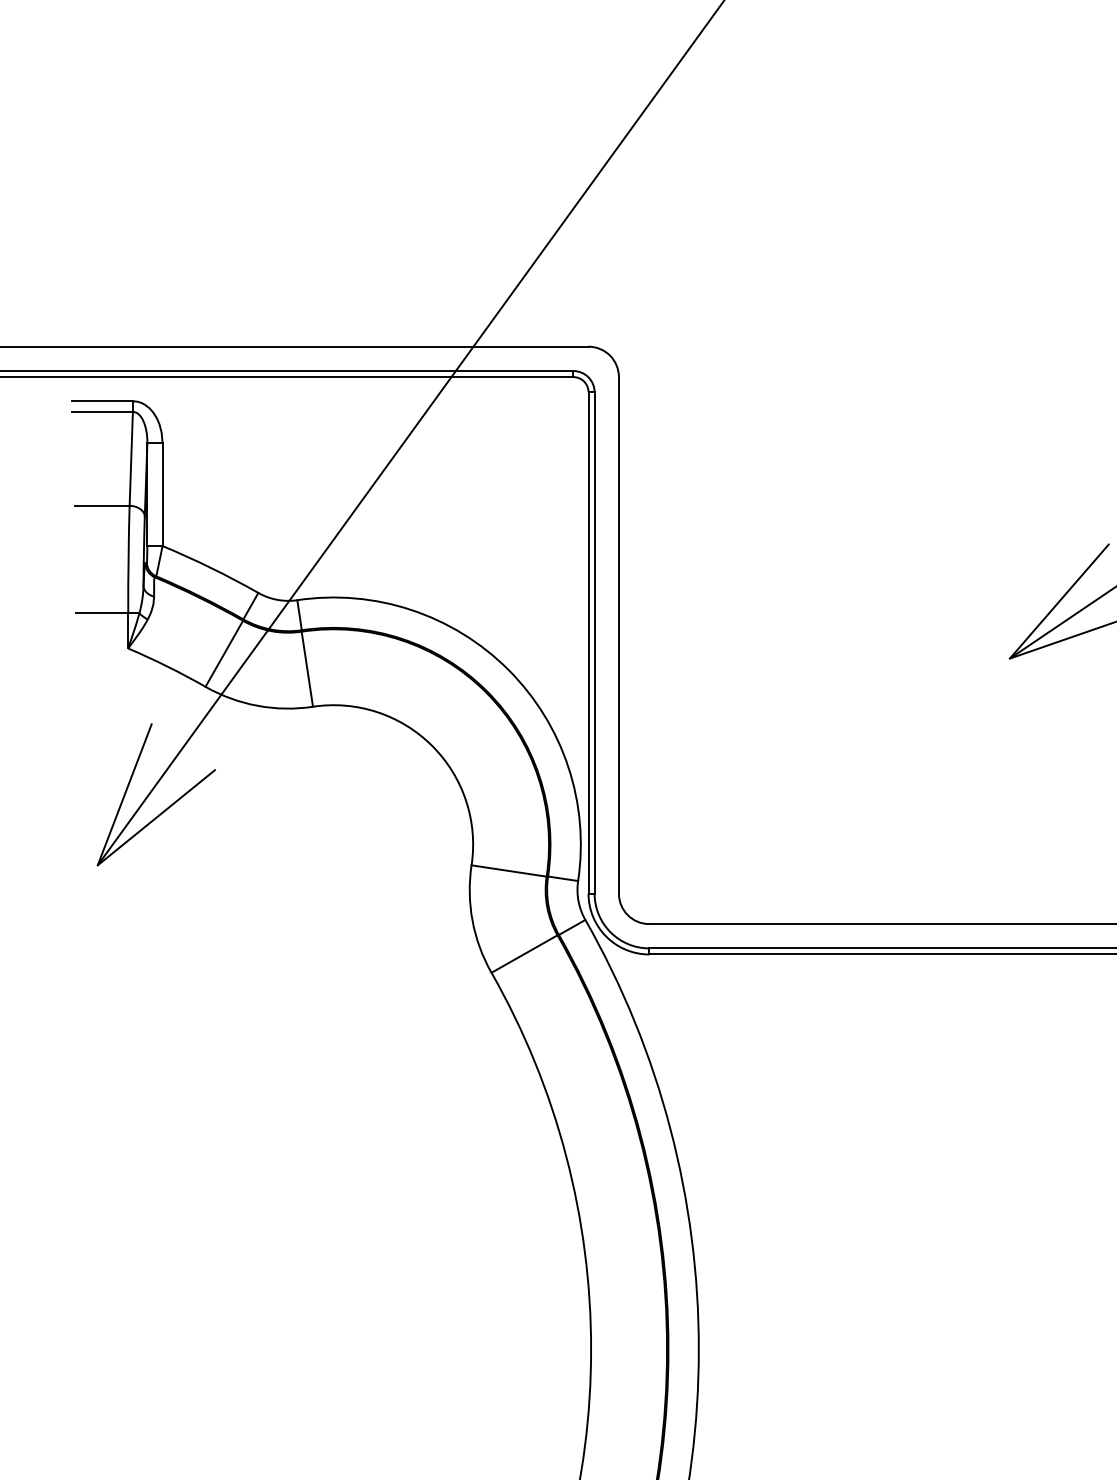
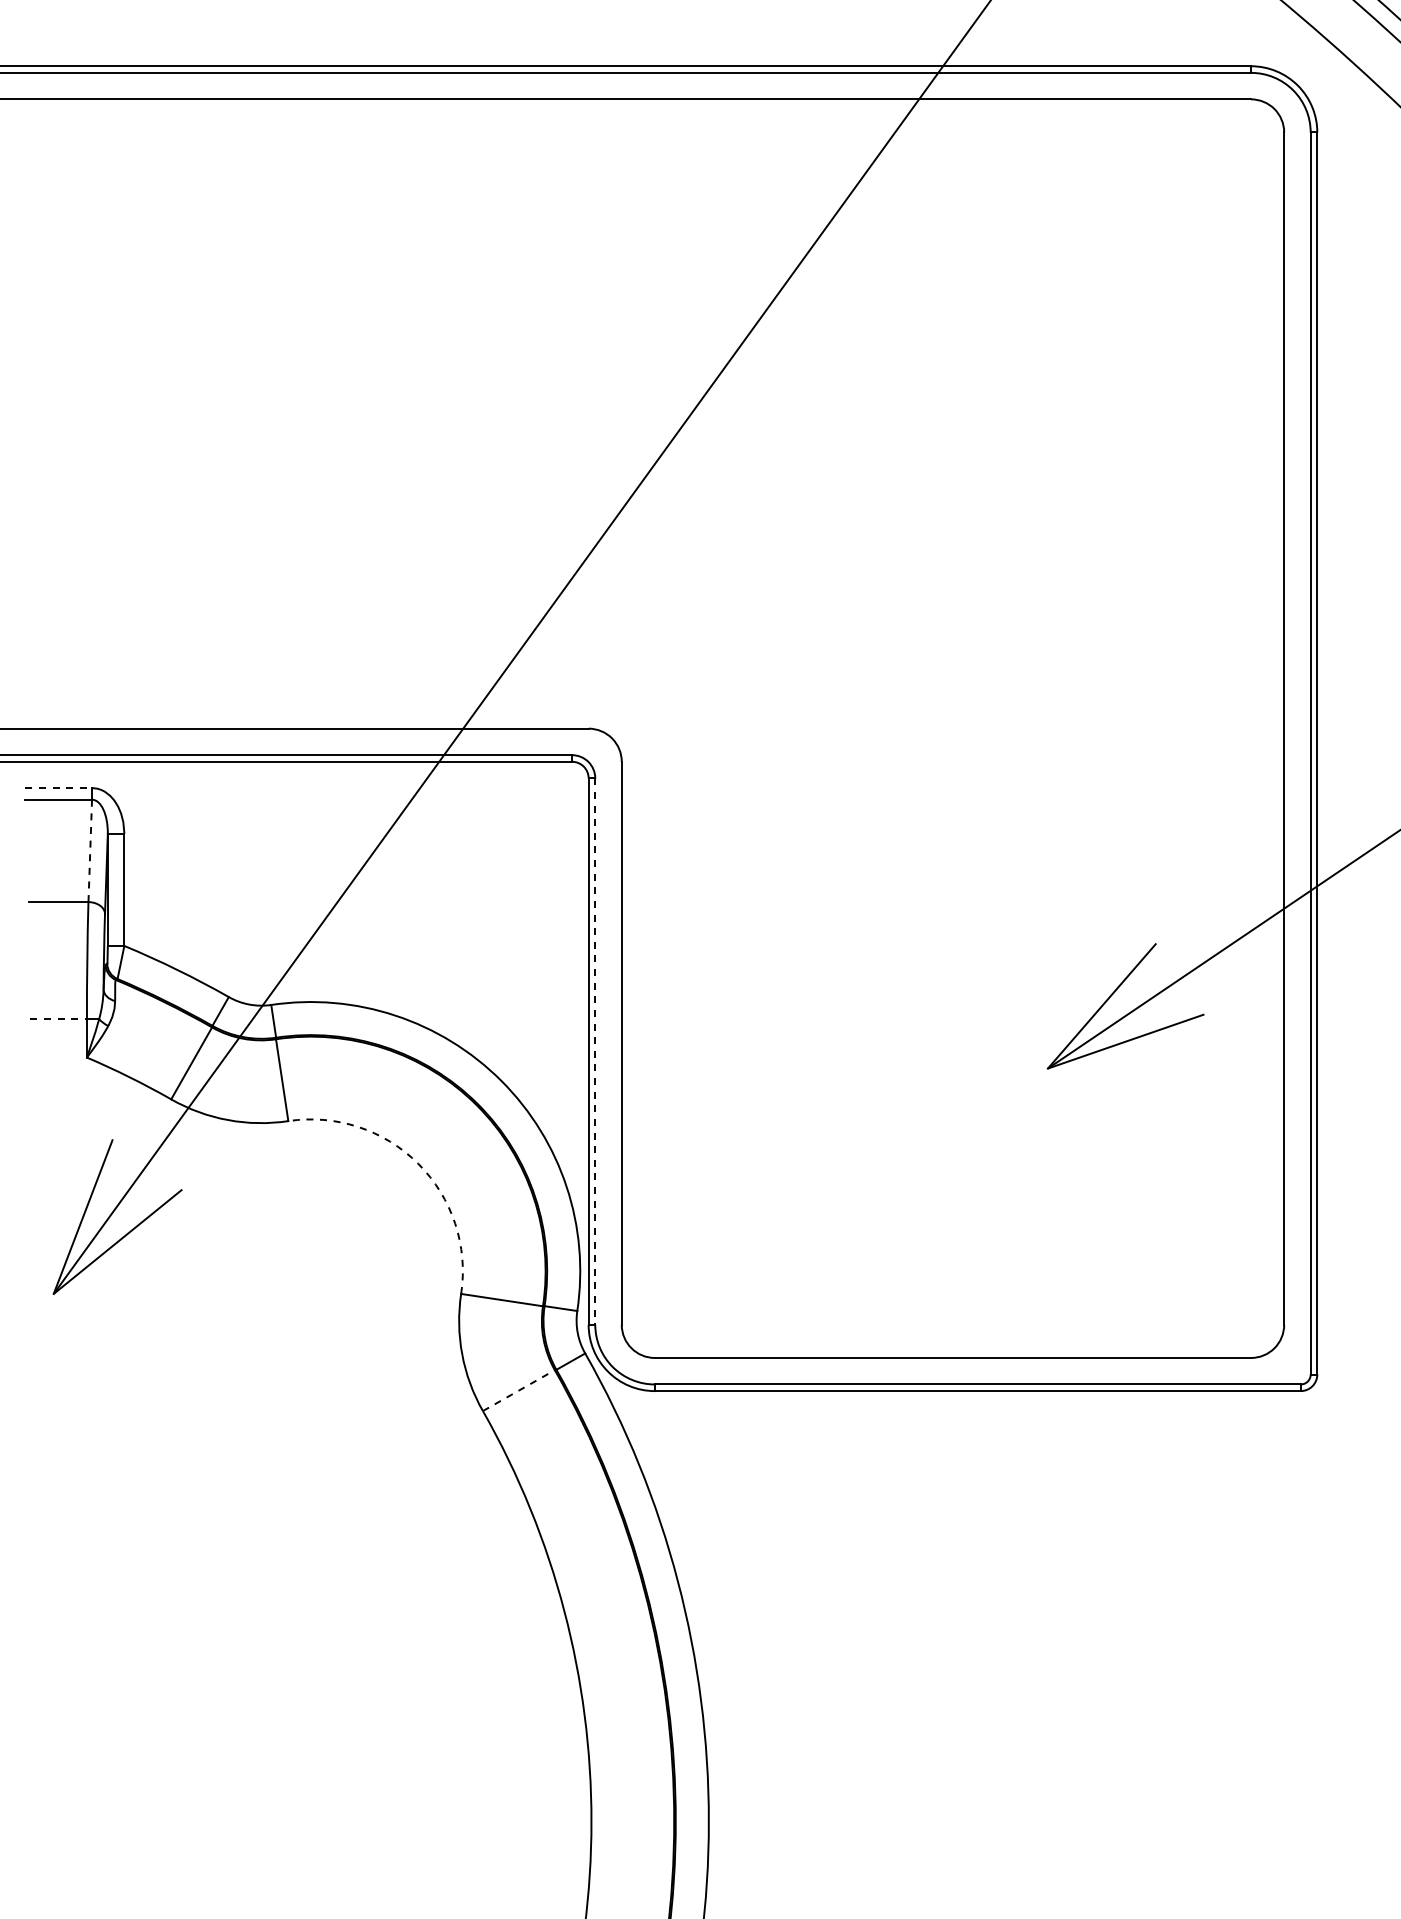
line: (103, 401) -> (59, 788), solid -> dashed
line: (131, 459) -> (90, 851), solid -> dashed
line: (103, 613) -> (59, 1019), solid -> dashed
line: (594, 643) -> (595, 1052), solid -> dashed
arc: (432, 745) -> (418, 1163), solid -> dashed
line: (525, 953) -> (519, 1390), solid -> dashed

